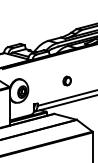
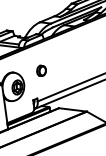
part: (66, 80) -> (40, 70), moved

